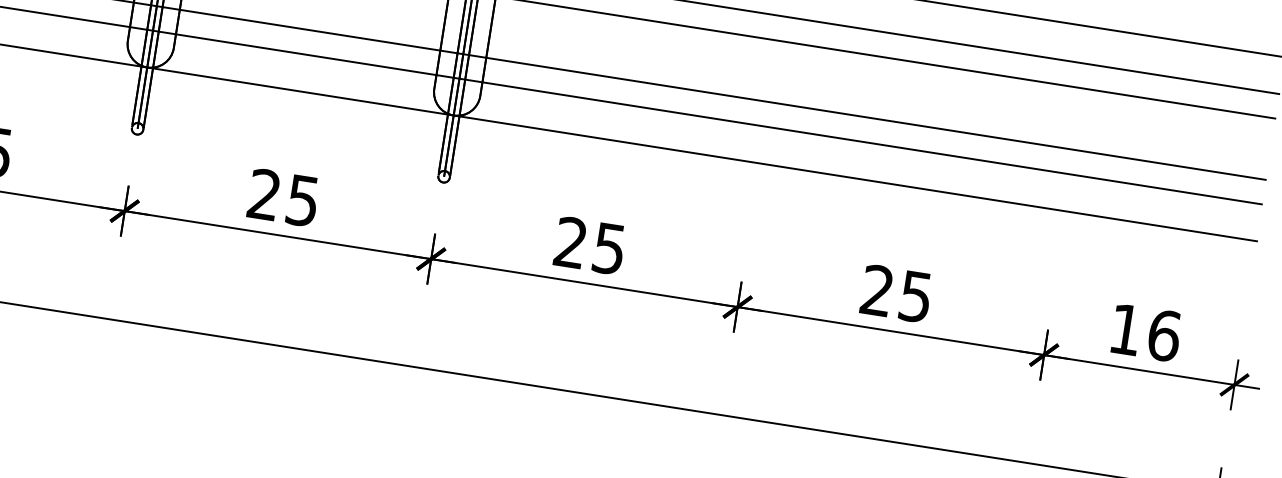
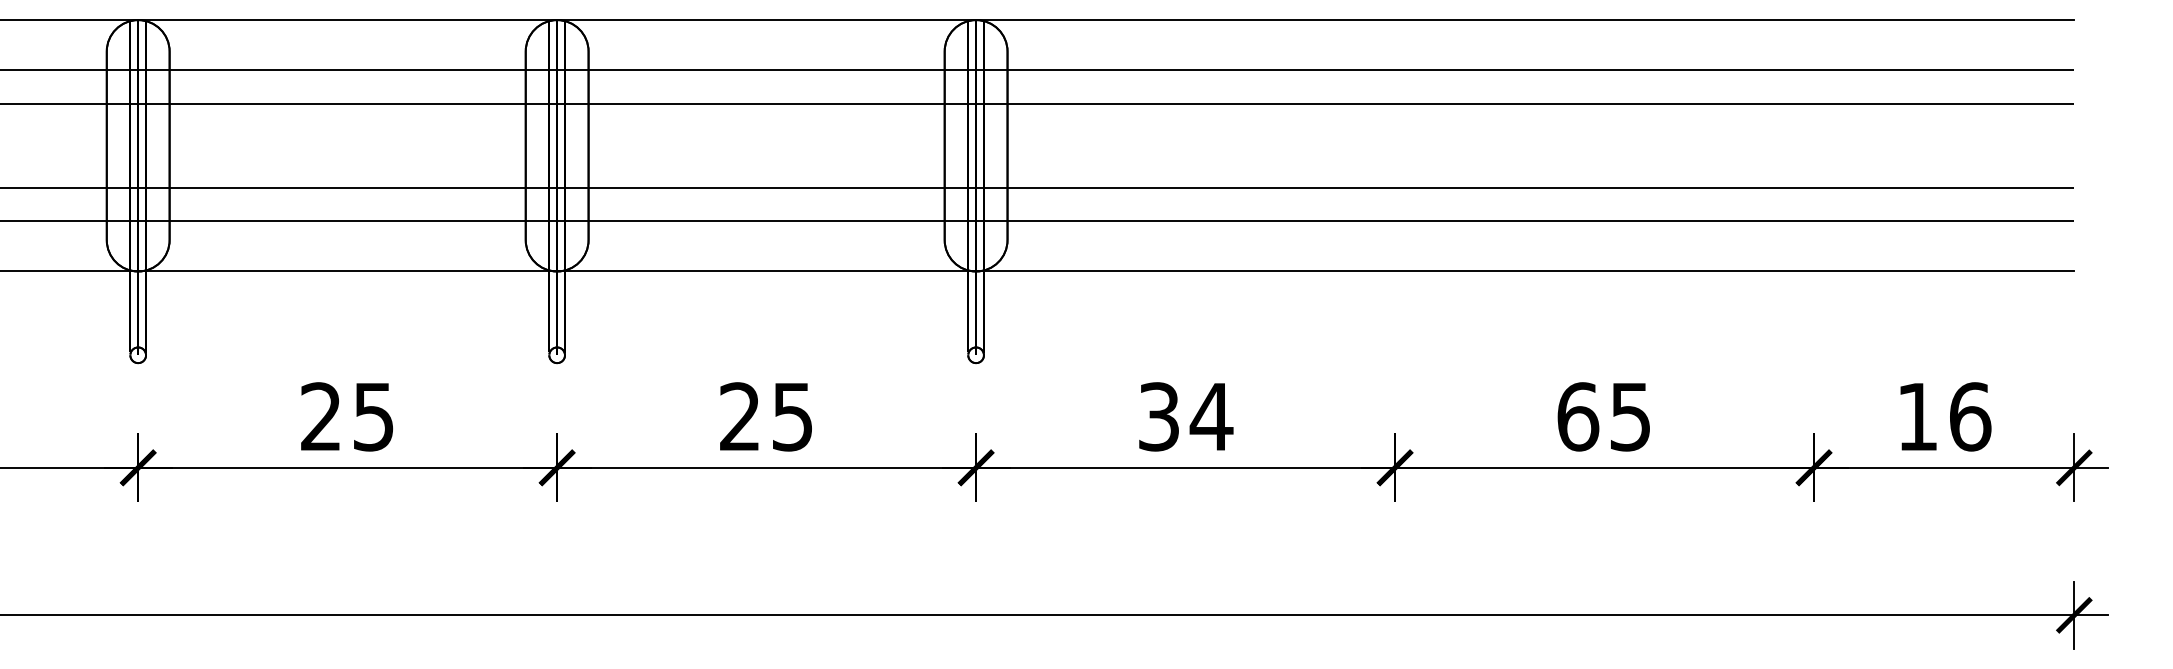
text: (590, 245) -> (1186, 416), 25 -> 34
text: (877, 290) -> (1578, 416), 25 -> 65

